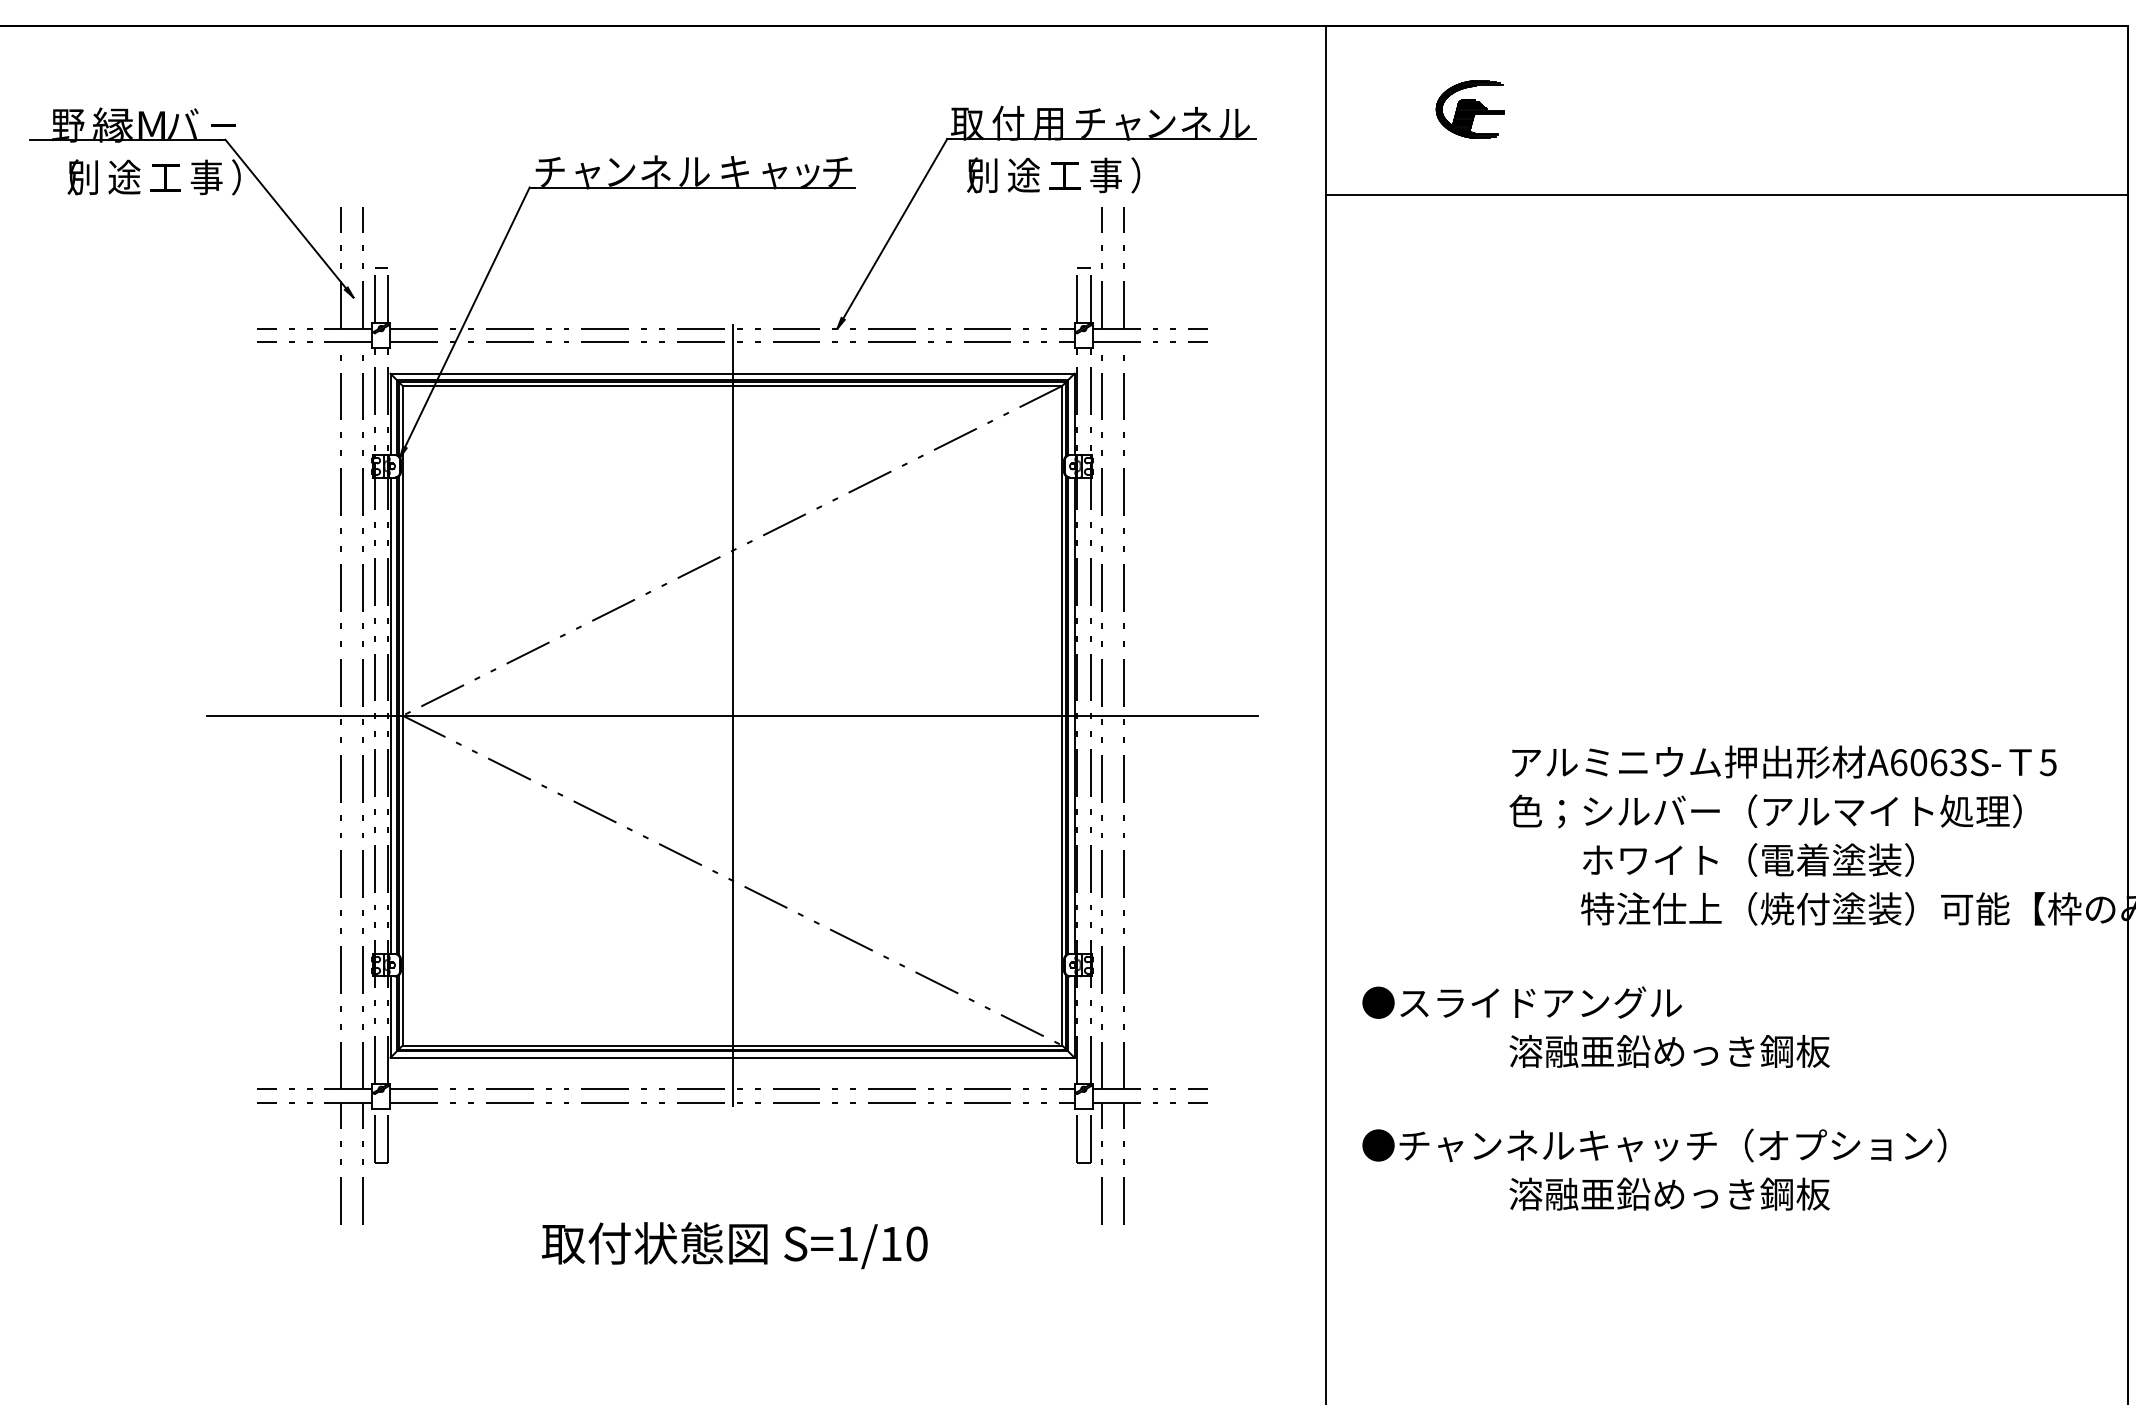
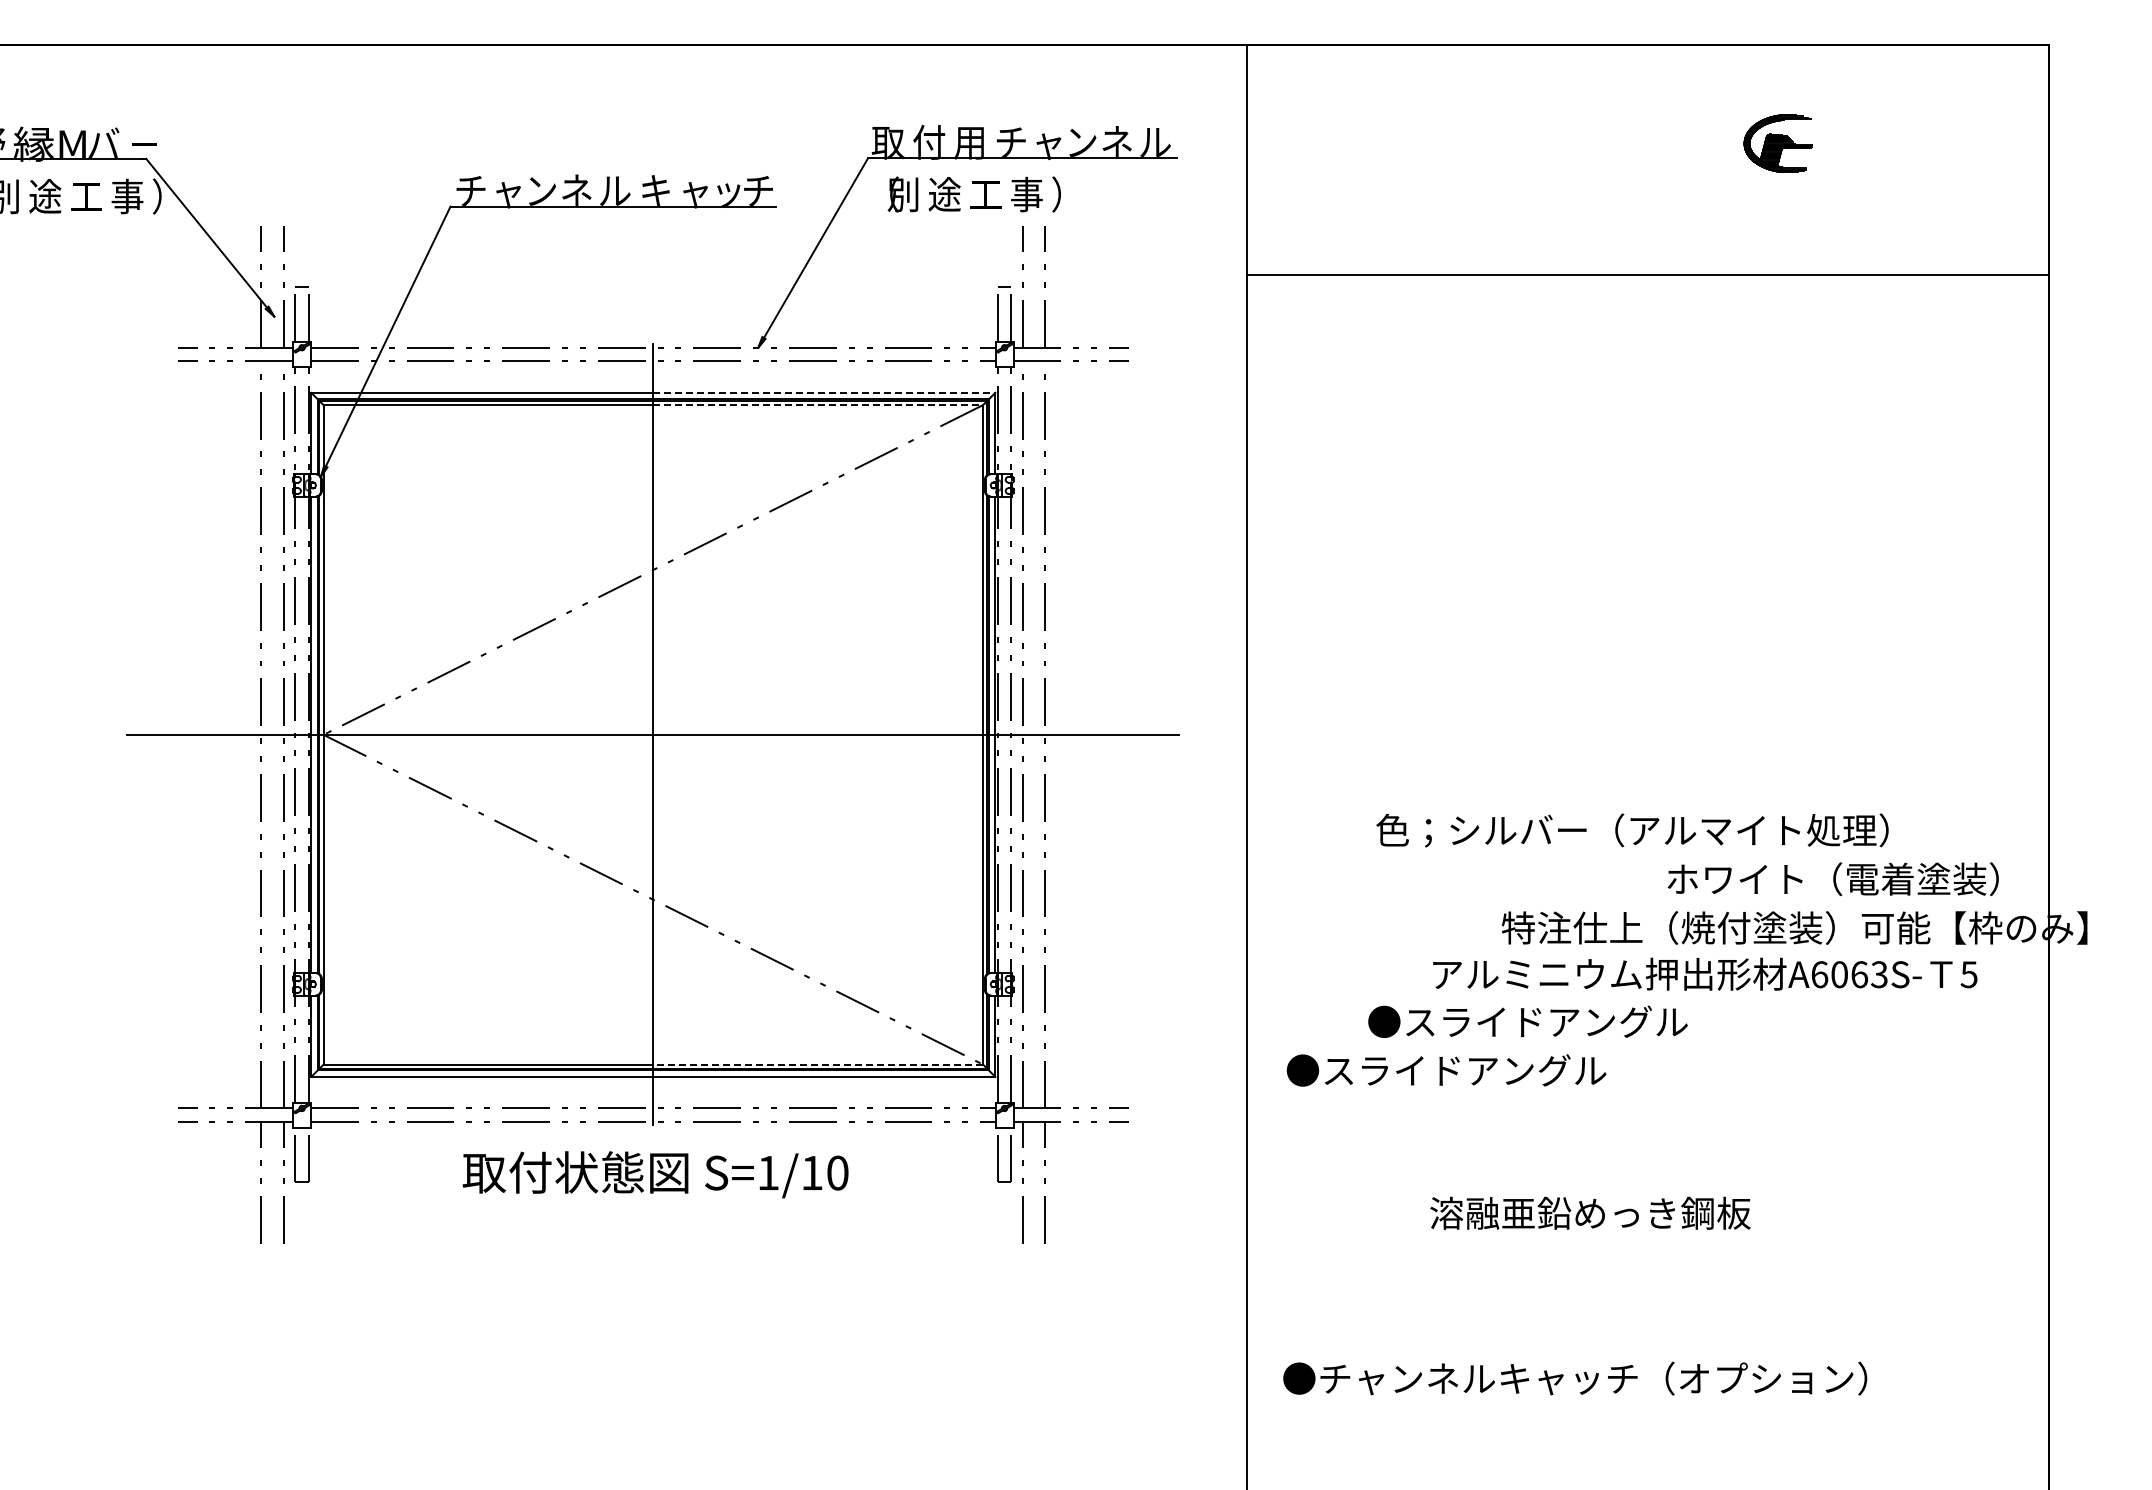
part: (1469, 109) -> (1777, 143), moved
line: (1726, 195) -> (1647, 275), moved
line: (903, 373) -> (824, 392), solid -> dashed
line: (897, 386) -> (818, 405), solid -> dashed
text: (1784, 761) -> (1705, 973), moved
text: (1765, 811) -> (1632, 830), moved
text: (1747, 860) -> (1832, 879), moved
text: (1521, 1002) -> (1527, 1021), moved
line: (897, 1045) -> (818, 1064), solid -> dashed
text: (1597, 1051) -> (1518, 1070), 溶融亜鉛めっき鋼板 -> ●スライドアングル
text: (1654, 1145) -> (1575, 1378), moved
text: (734, 1245) -> (655, 1174), moved

